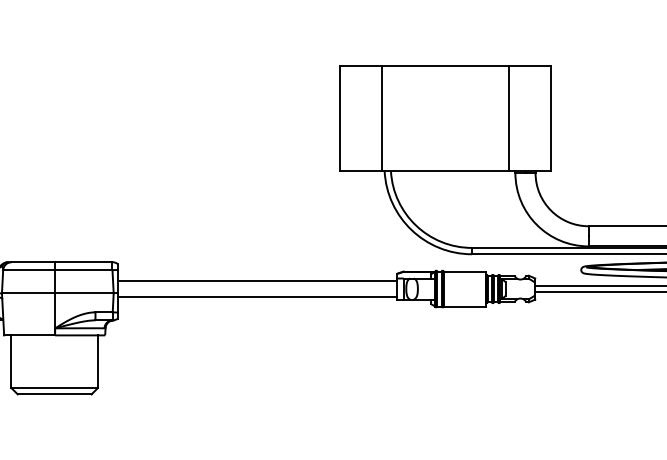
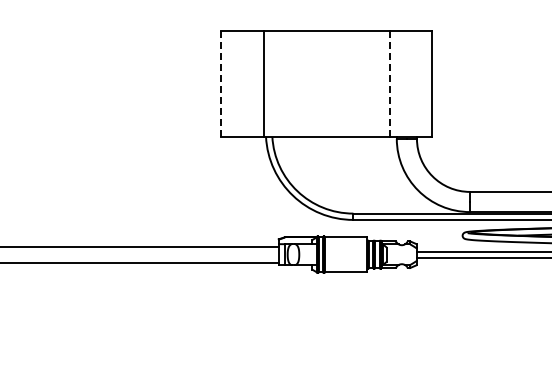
line: (339, 118) -> (220, 84), solid -> dashed
line: (508, 118) -> (389, 84), solid -> dashed

